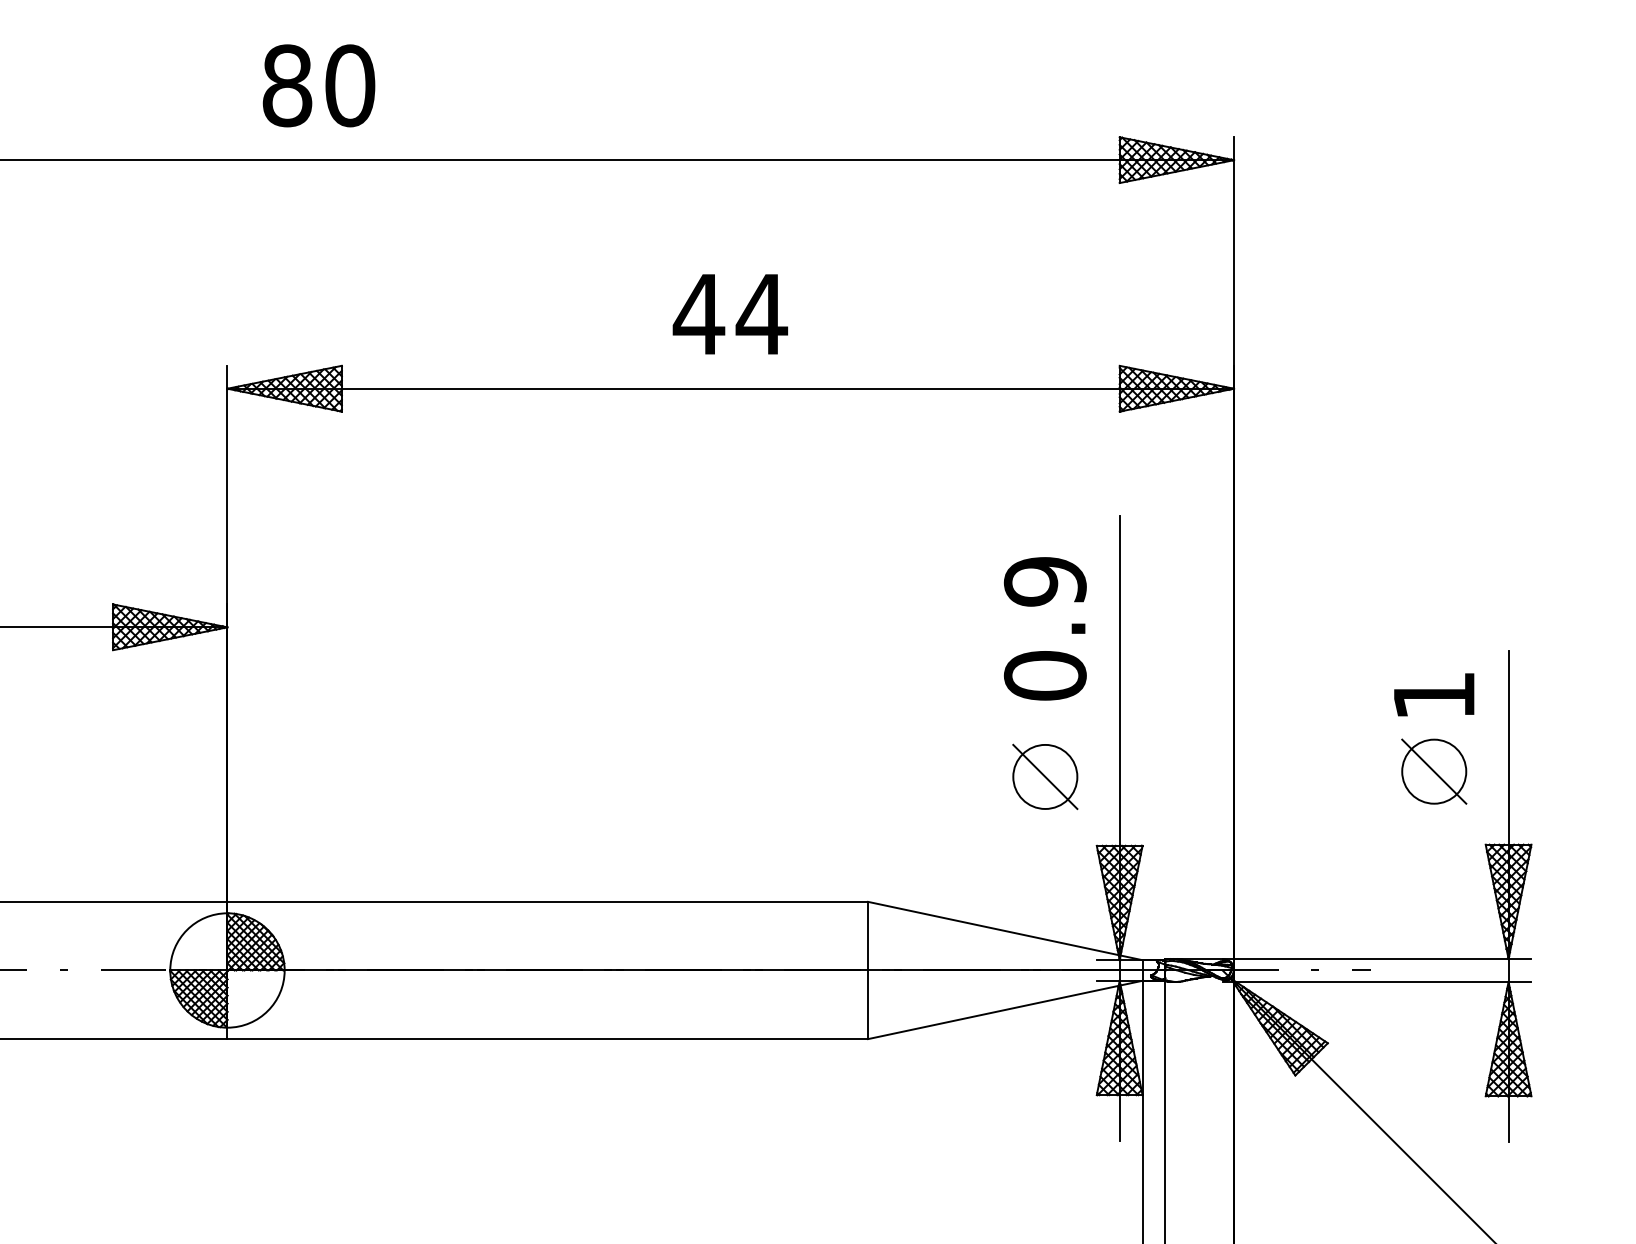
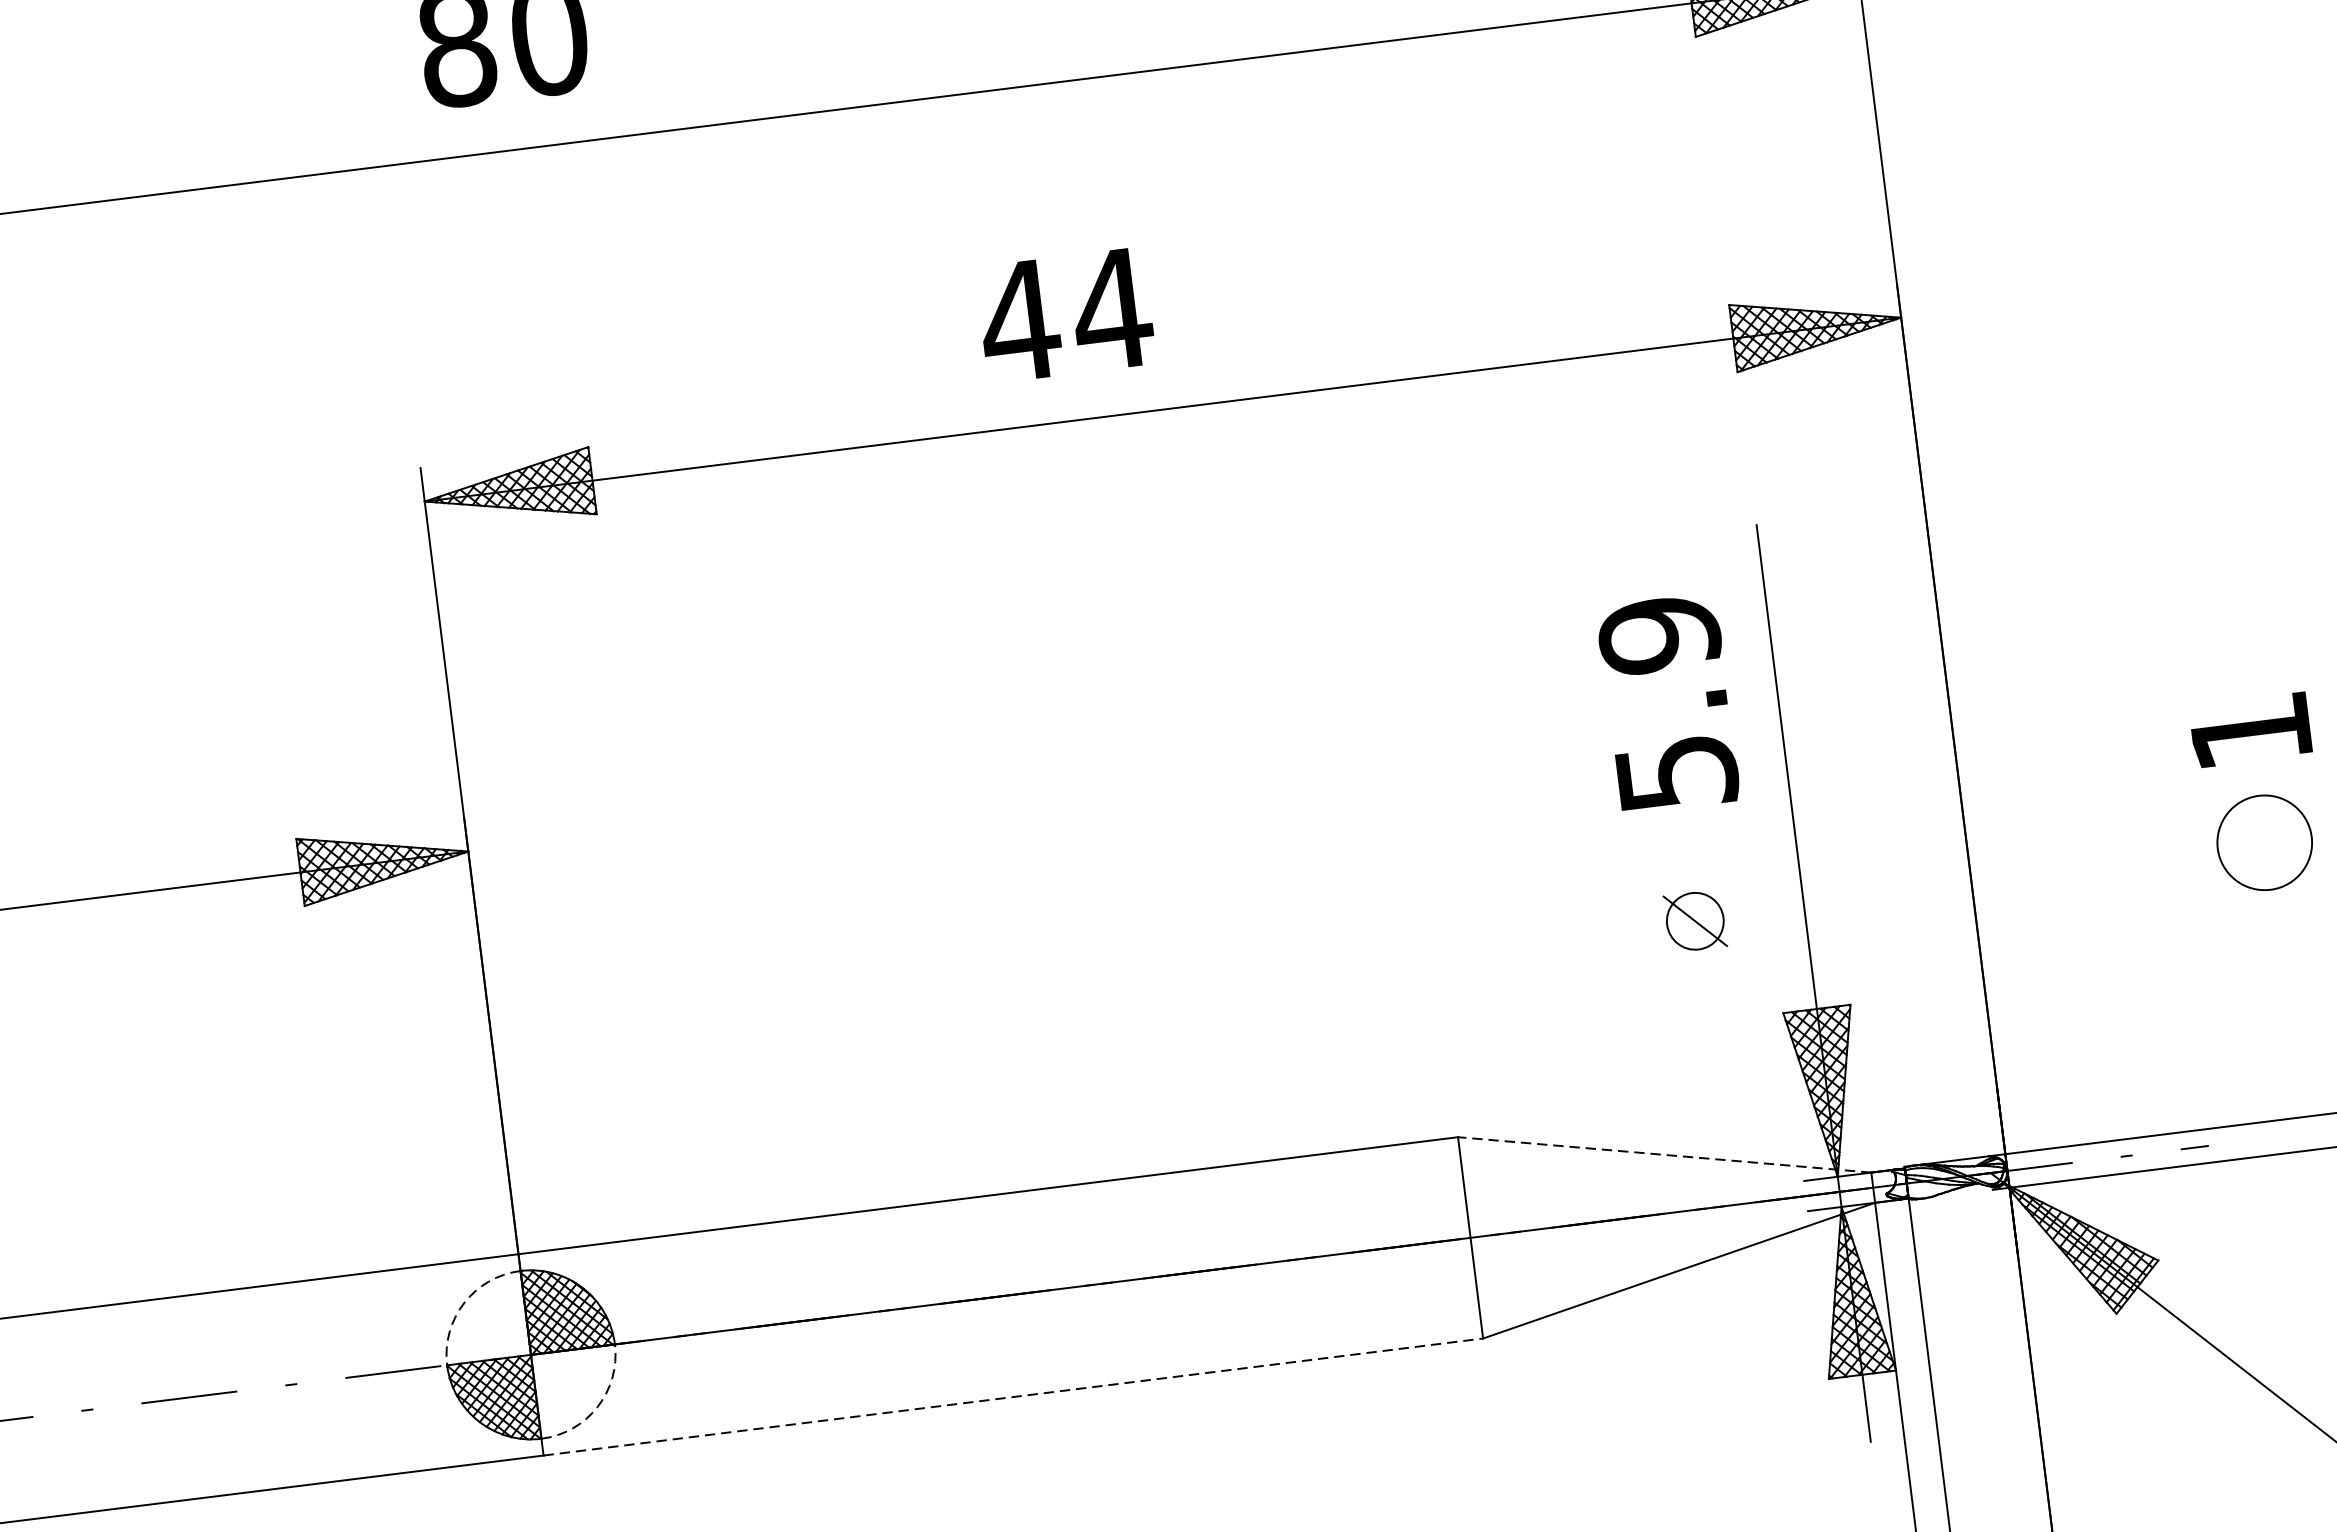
text: (729, 314) -> (1064, 315), moved
text: (1044, 675) -> (1675, 772), 0.9 -> 5.9
line: (1434, 771) -> (2265, 842), removed
part: (1045, 776) -> (1695, 920), size x0.6
arc: (187, 930) -> (465, 1303), solid -> dashed
line: (1004, 930) -> (1663, 1154), solid -> dashed
arc: (267, 1010) -> (597, 1406), solid -> dashed
line: (548, 1039) -> (1014, 1397), solid -> dashed

